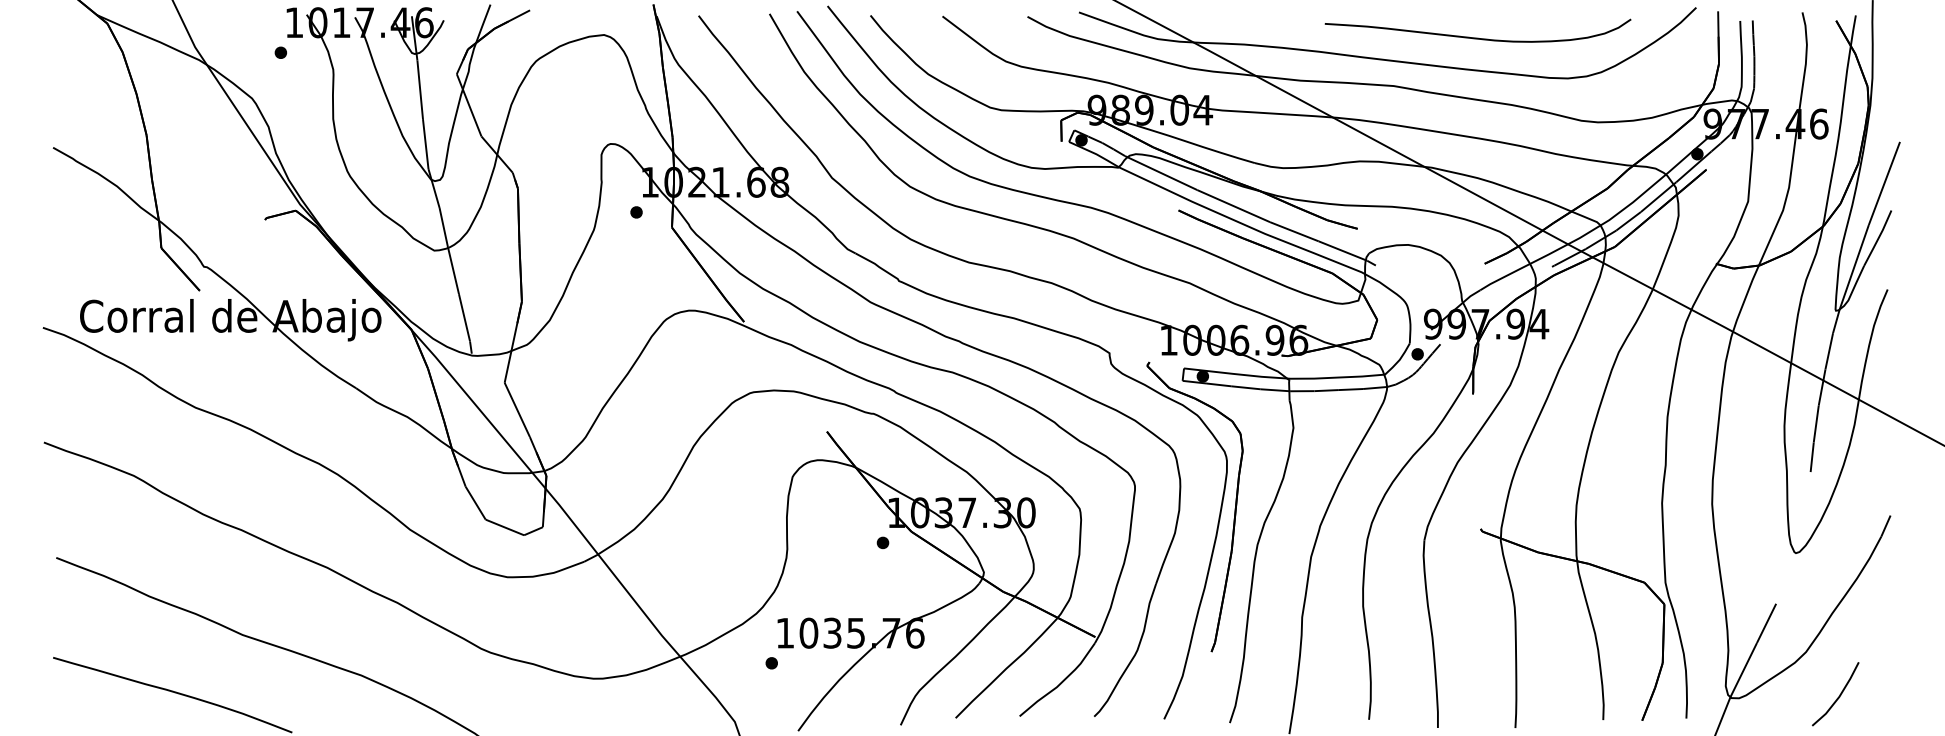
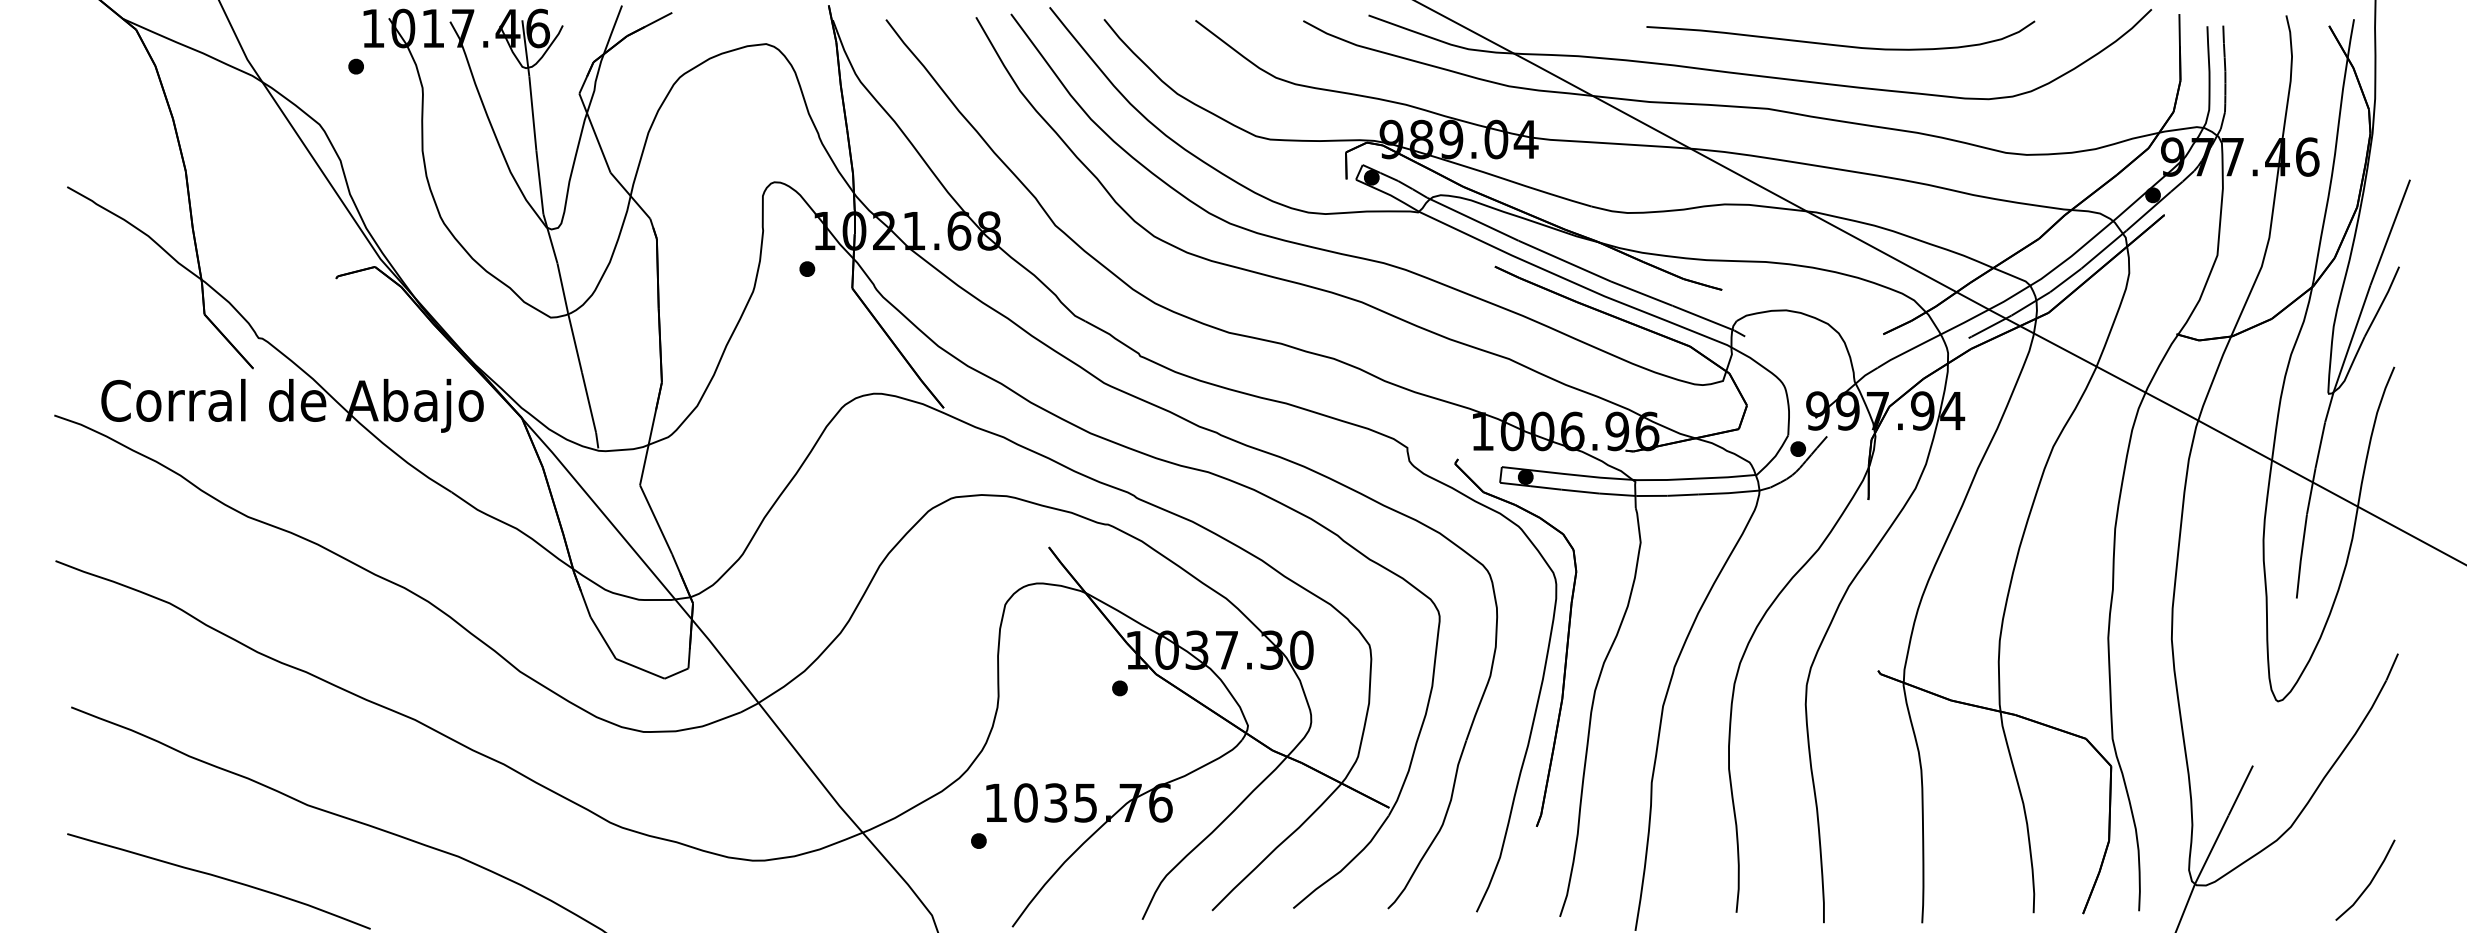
curve: (1477, 37) -> (1840, 44), moved
line: (1838, 695) -> (2369, 882), moved

